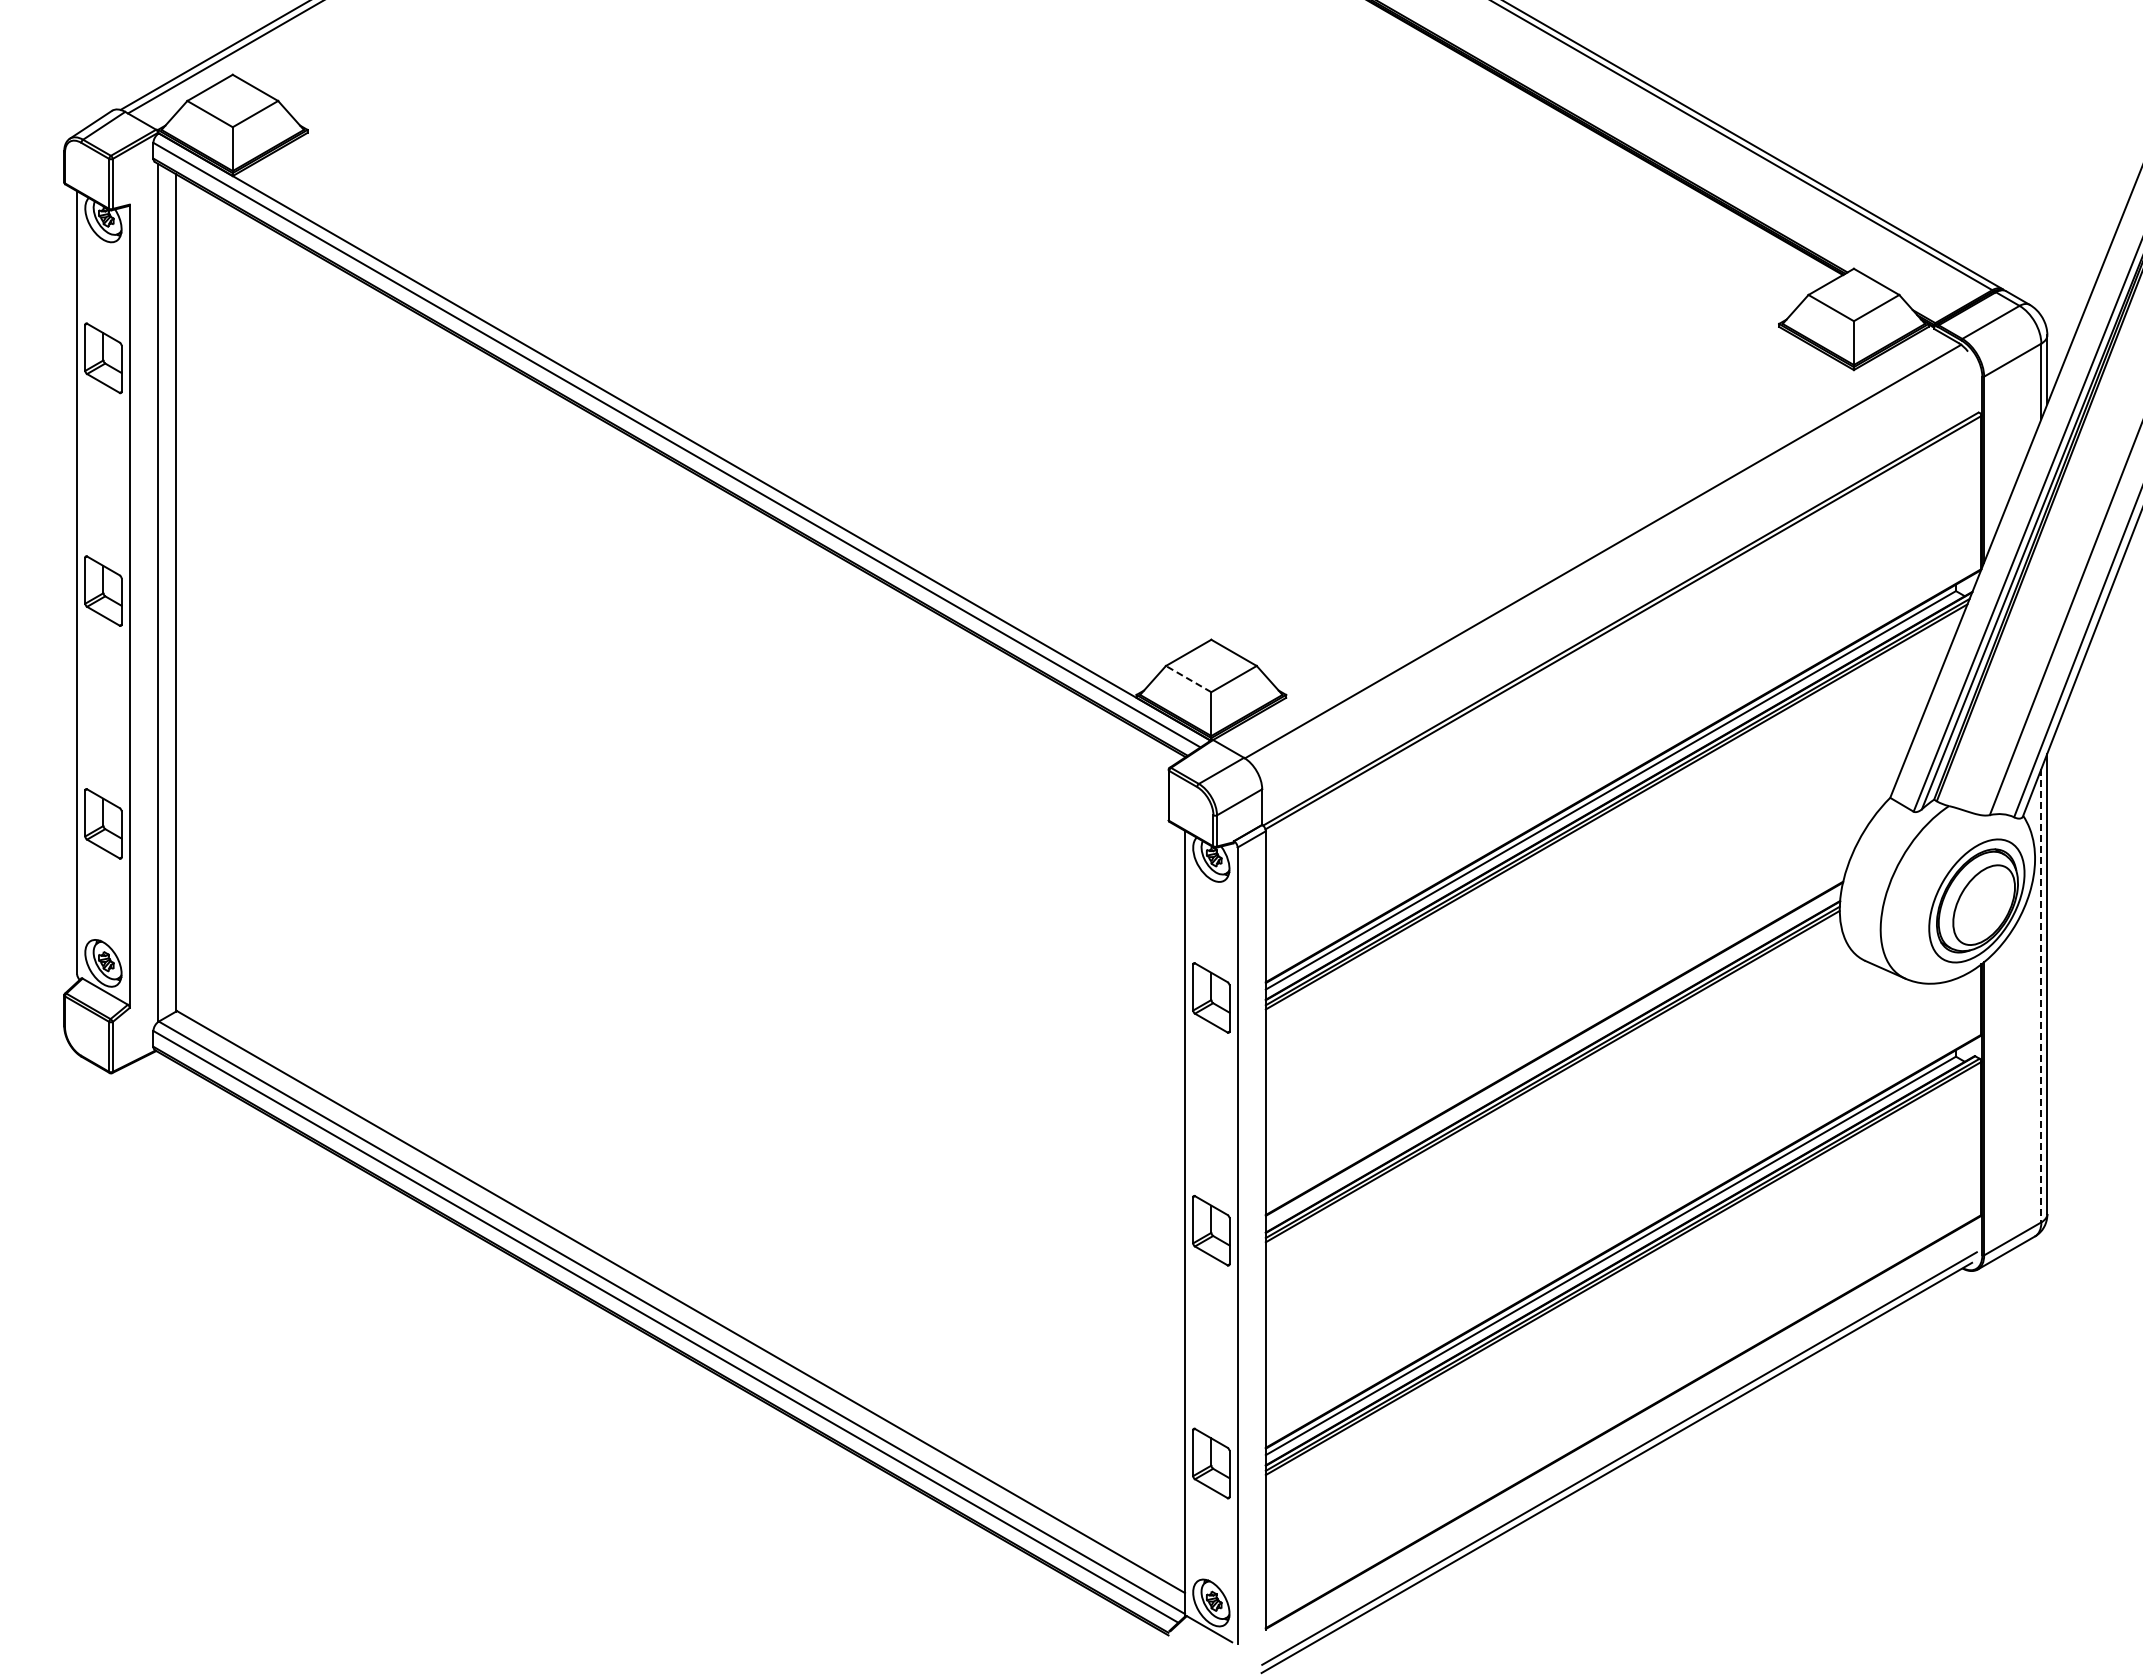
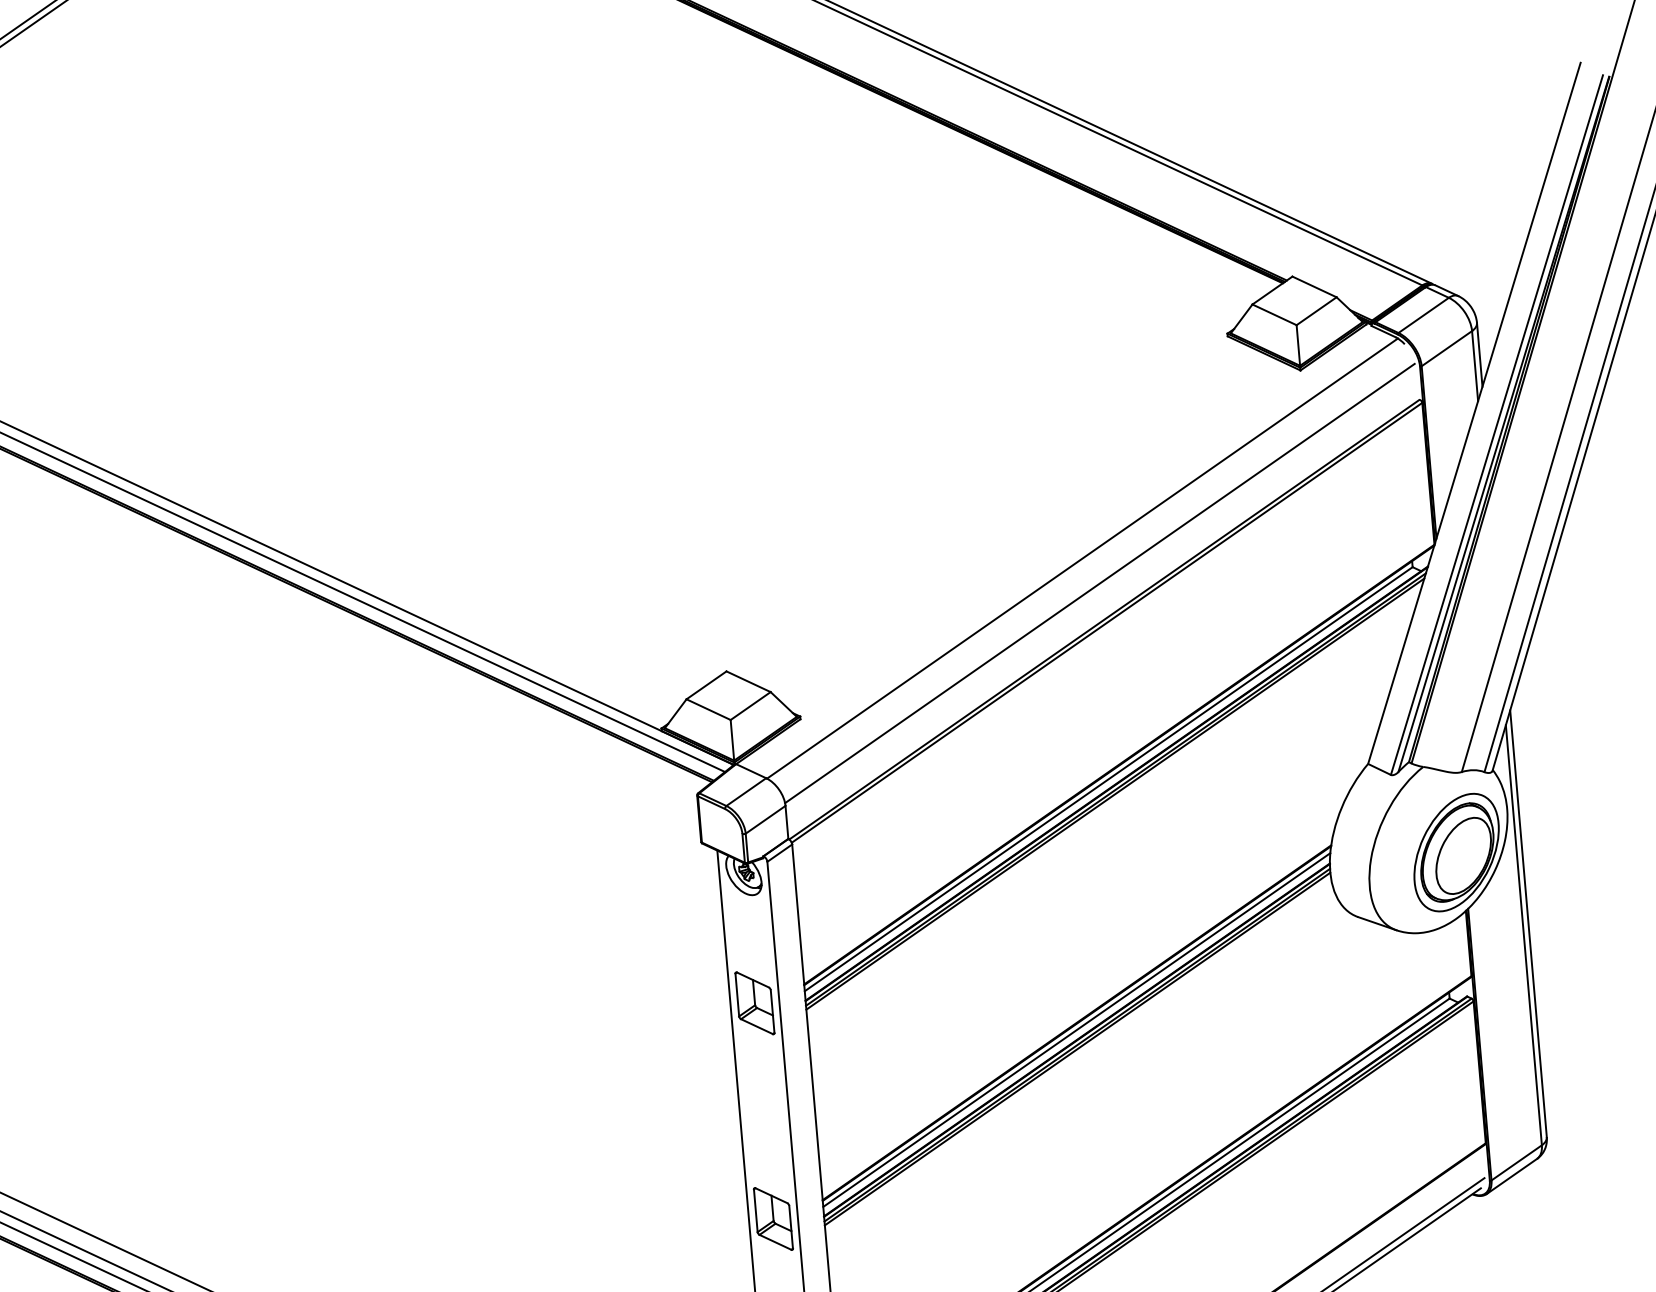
line: (1619, 579) -> (1099, 583), added
line: (1188, 678) -> (708, 709), dashed -> solid
line: (2041, 995) -> (1523, 935), dashed -> solid
line: (1553, 1055) -> (1076, 1029), added

